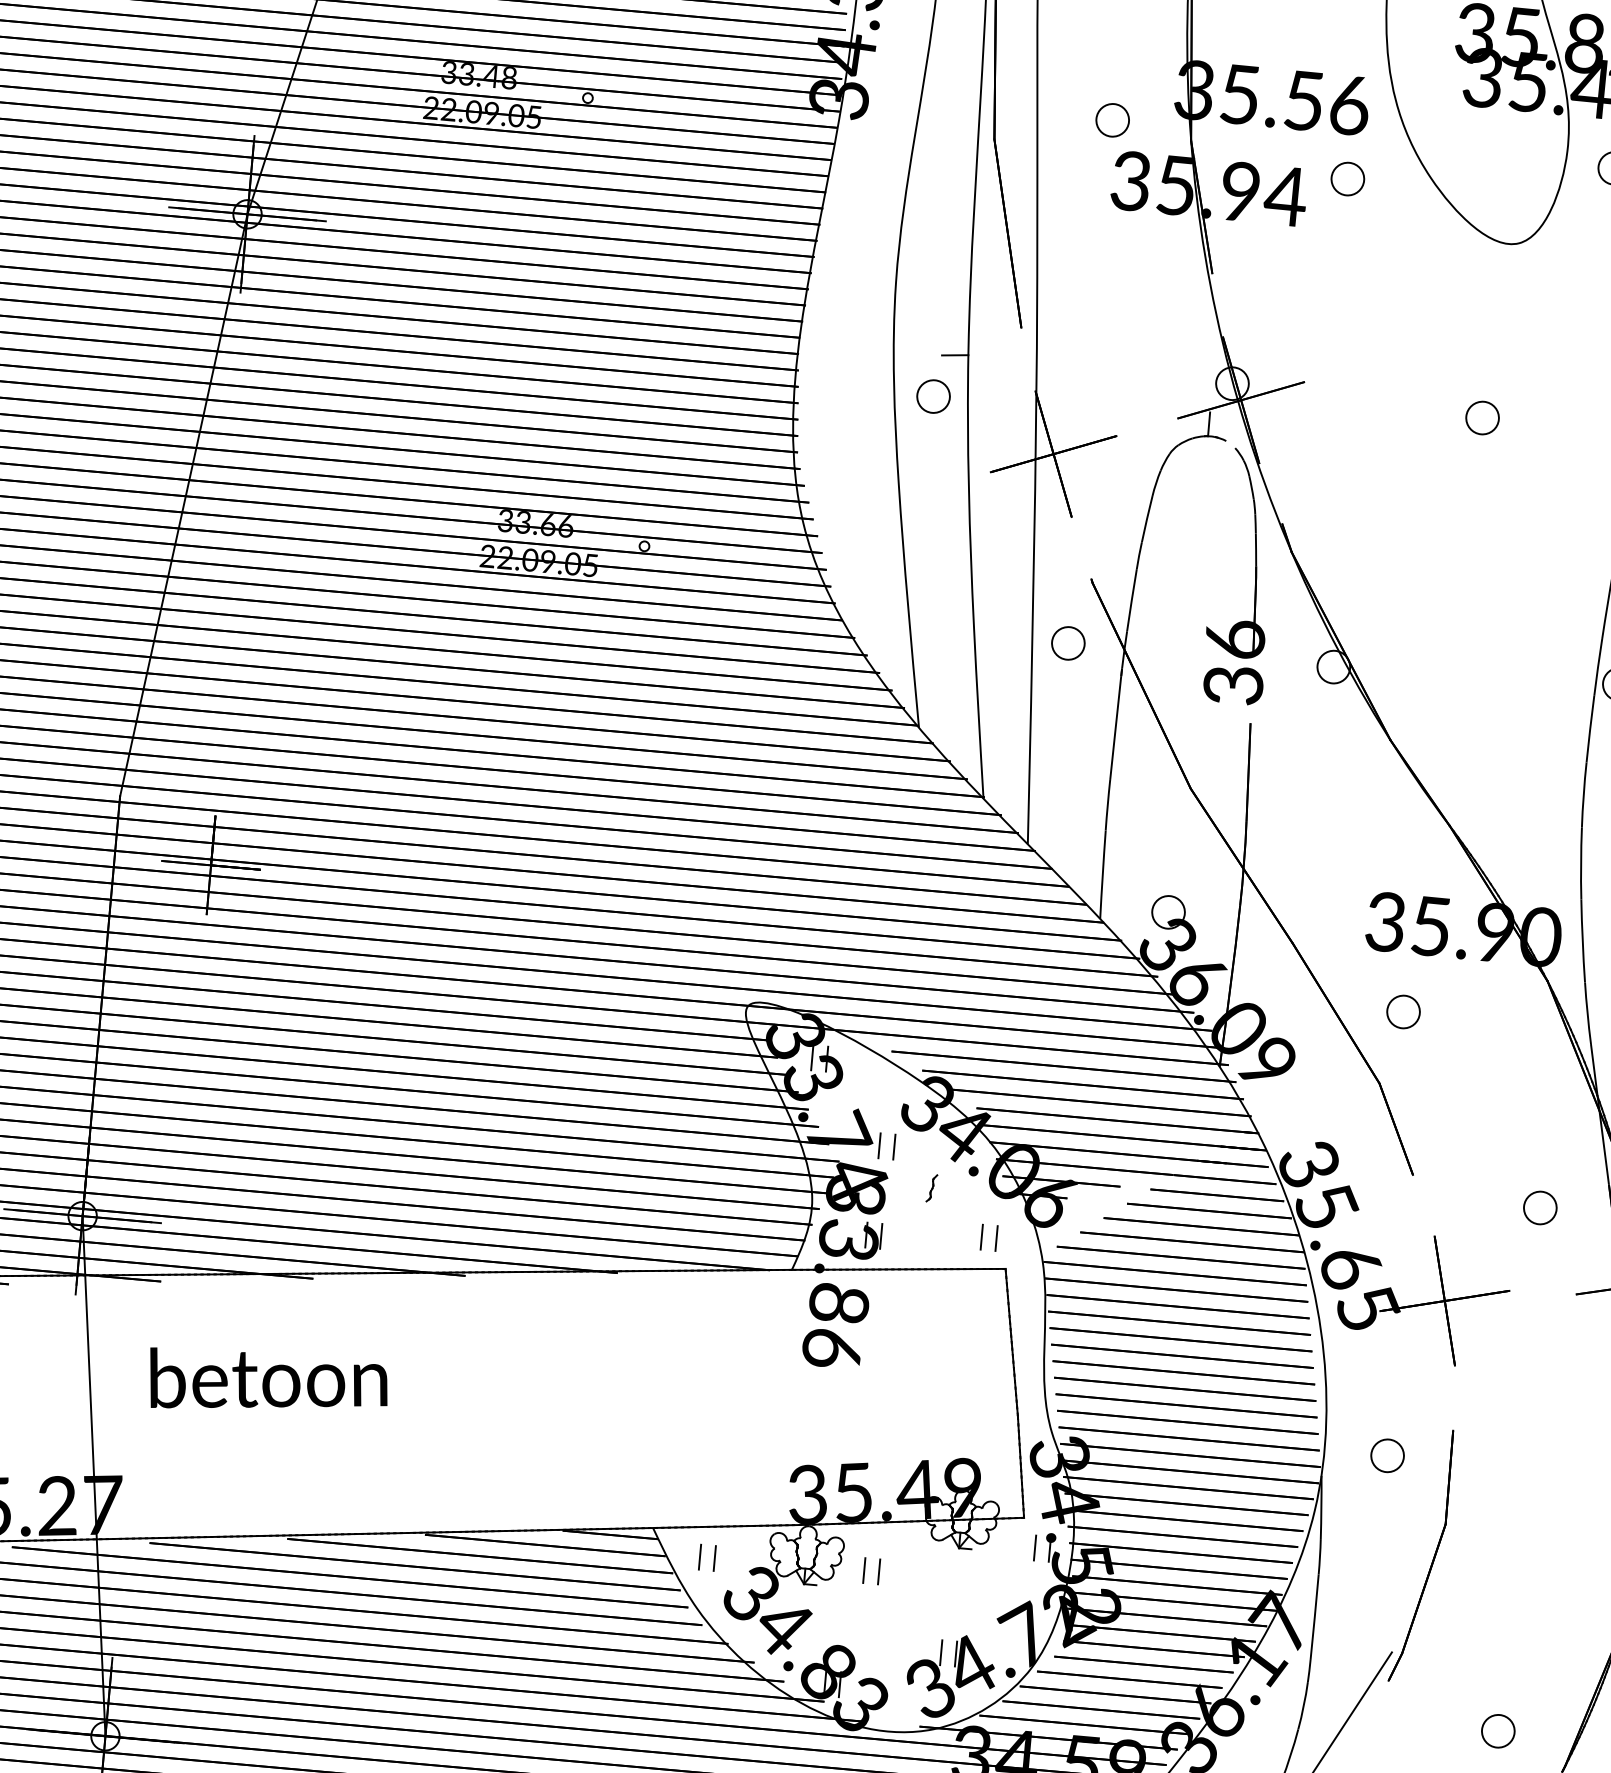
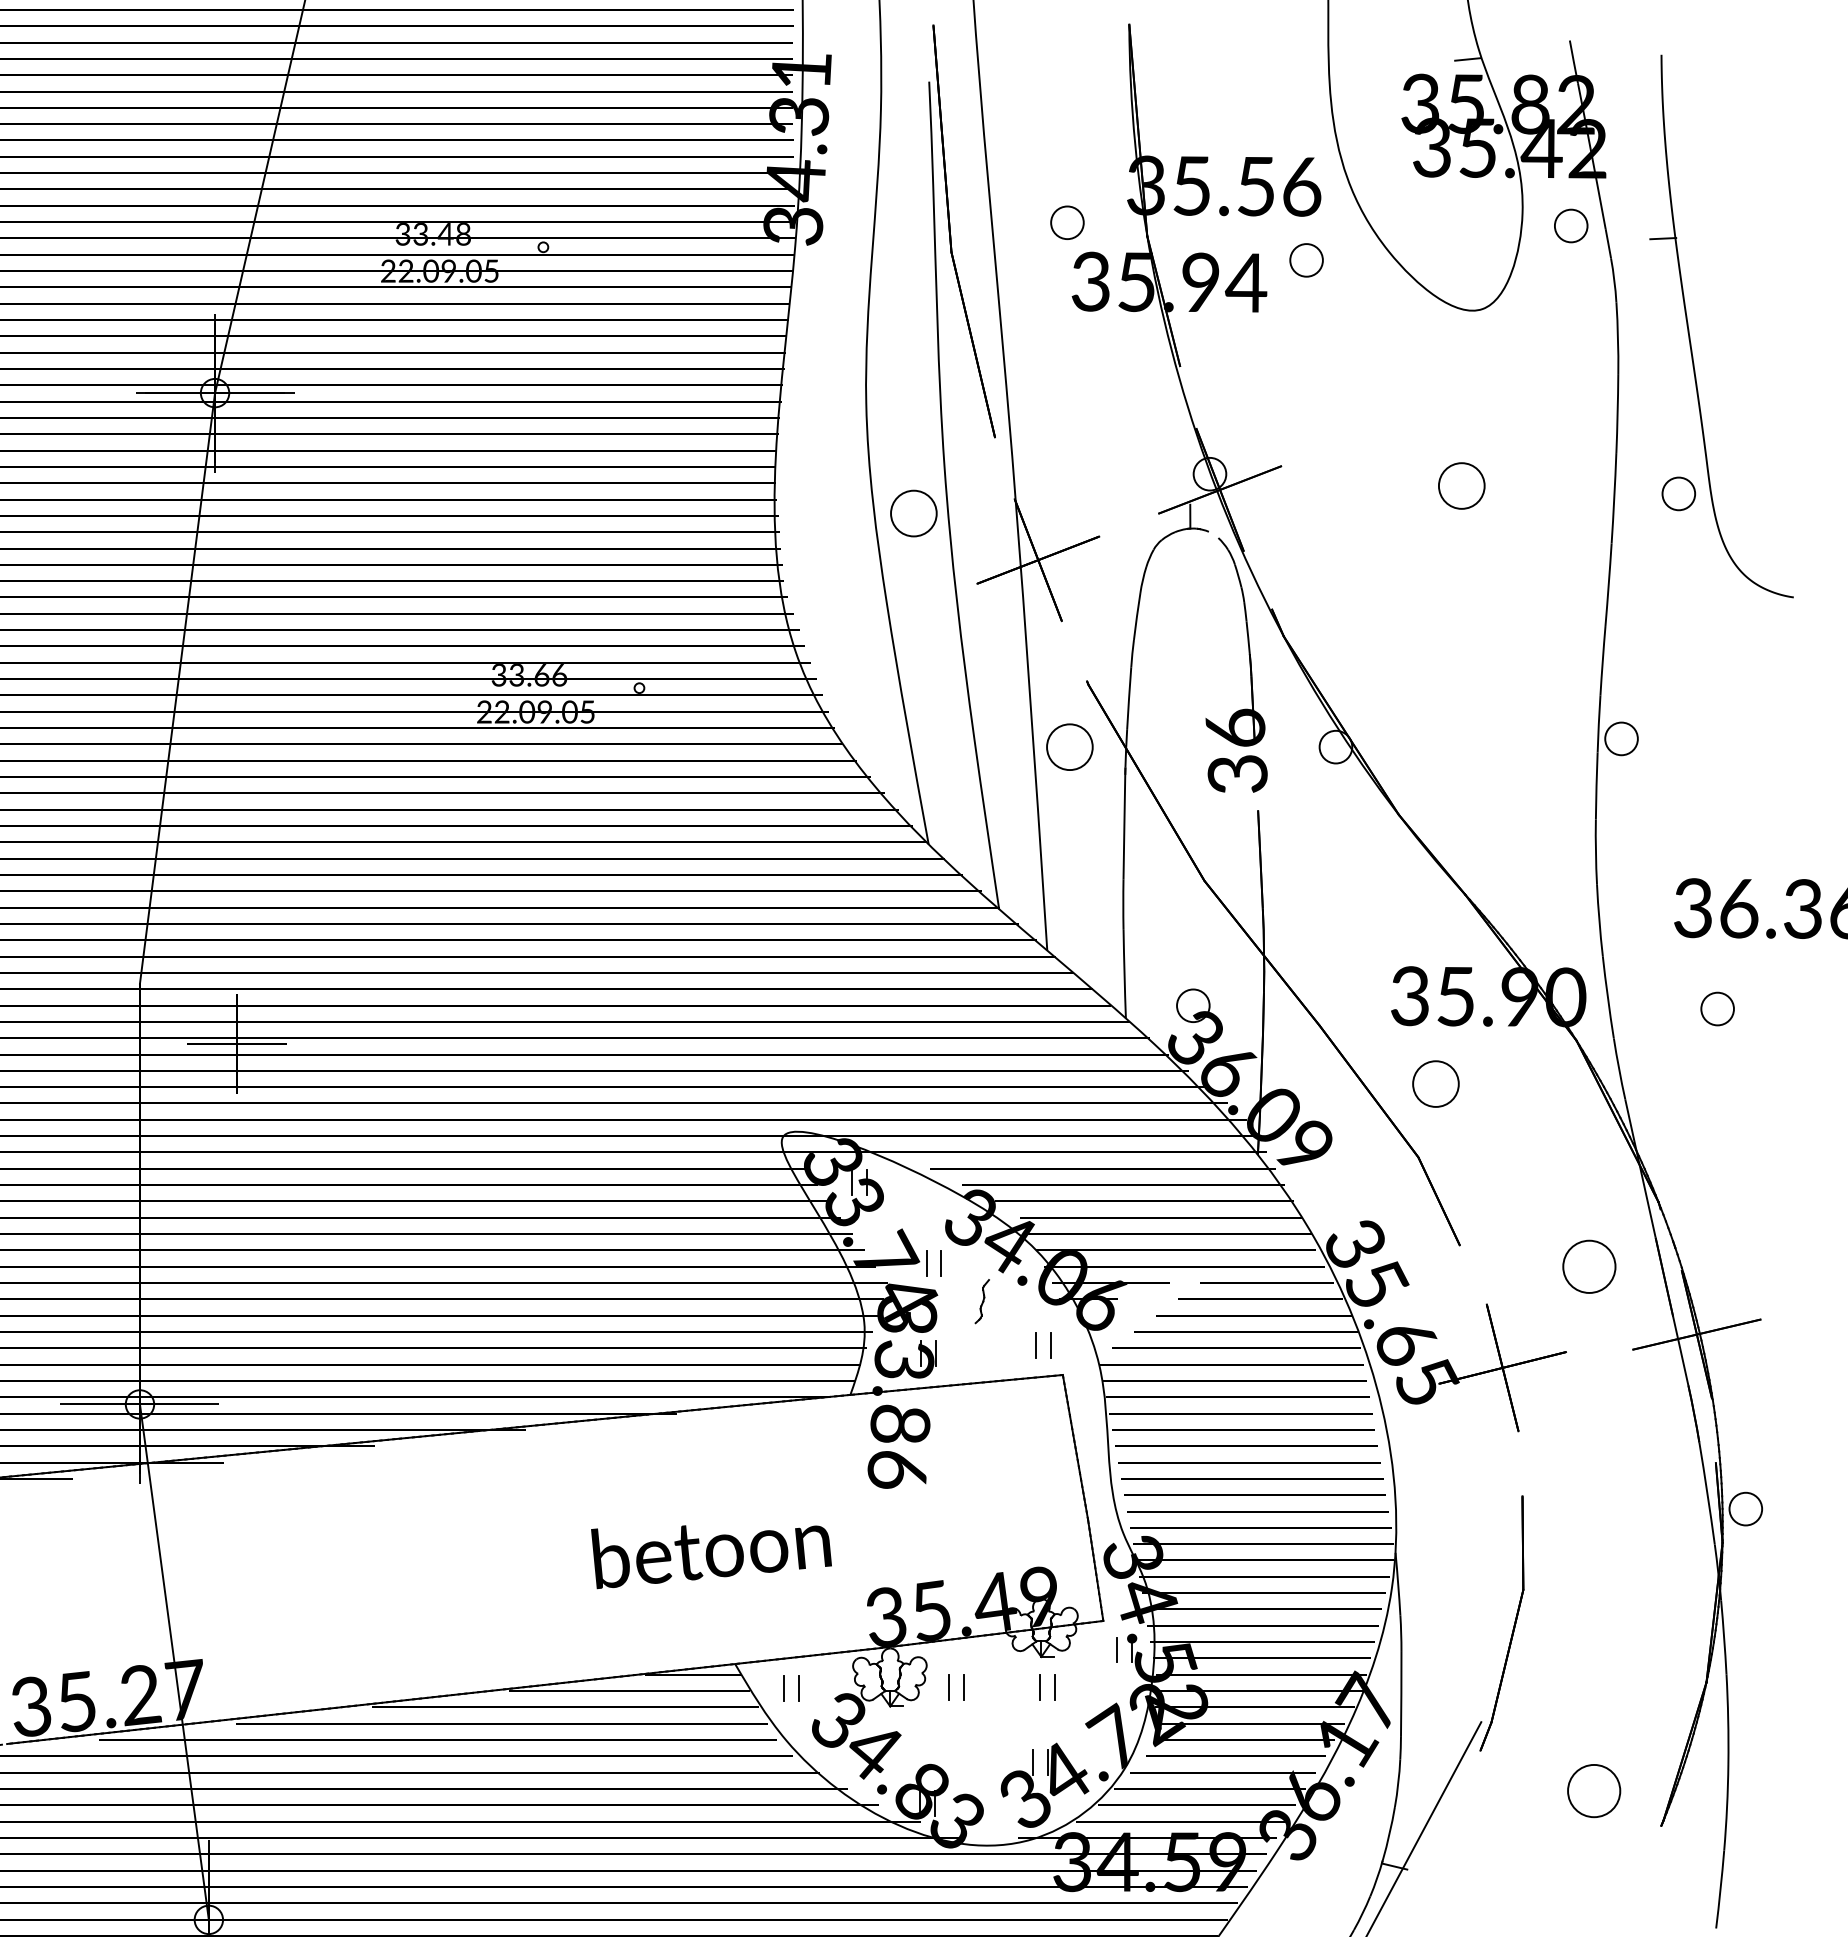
line: (955, 355) -> (931, 470), removed
part: (933, 396) -> (913, 513), size x1.4
part: (1482, 418) -> (1461, 486), size x1.4
part: (1068, 642) -> (1069, 746), size x1.4
part: (1403, 1011) -> (1435, 1083), size x1.4
part: (932, 1187) -> (982, 1300), size x1.6
part: (1540, 1207) -> (1589, 1266), size x1.6
text: (267, 1386) -> (711, 1557), moved
part: (1387, 1455) -> (1459, 1526), removed
part: (955, 1578) -> (1040, 1687), added
part: (1497, 1731) -> (1593, 1791), size x1.6

